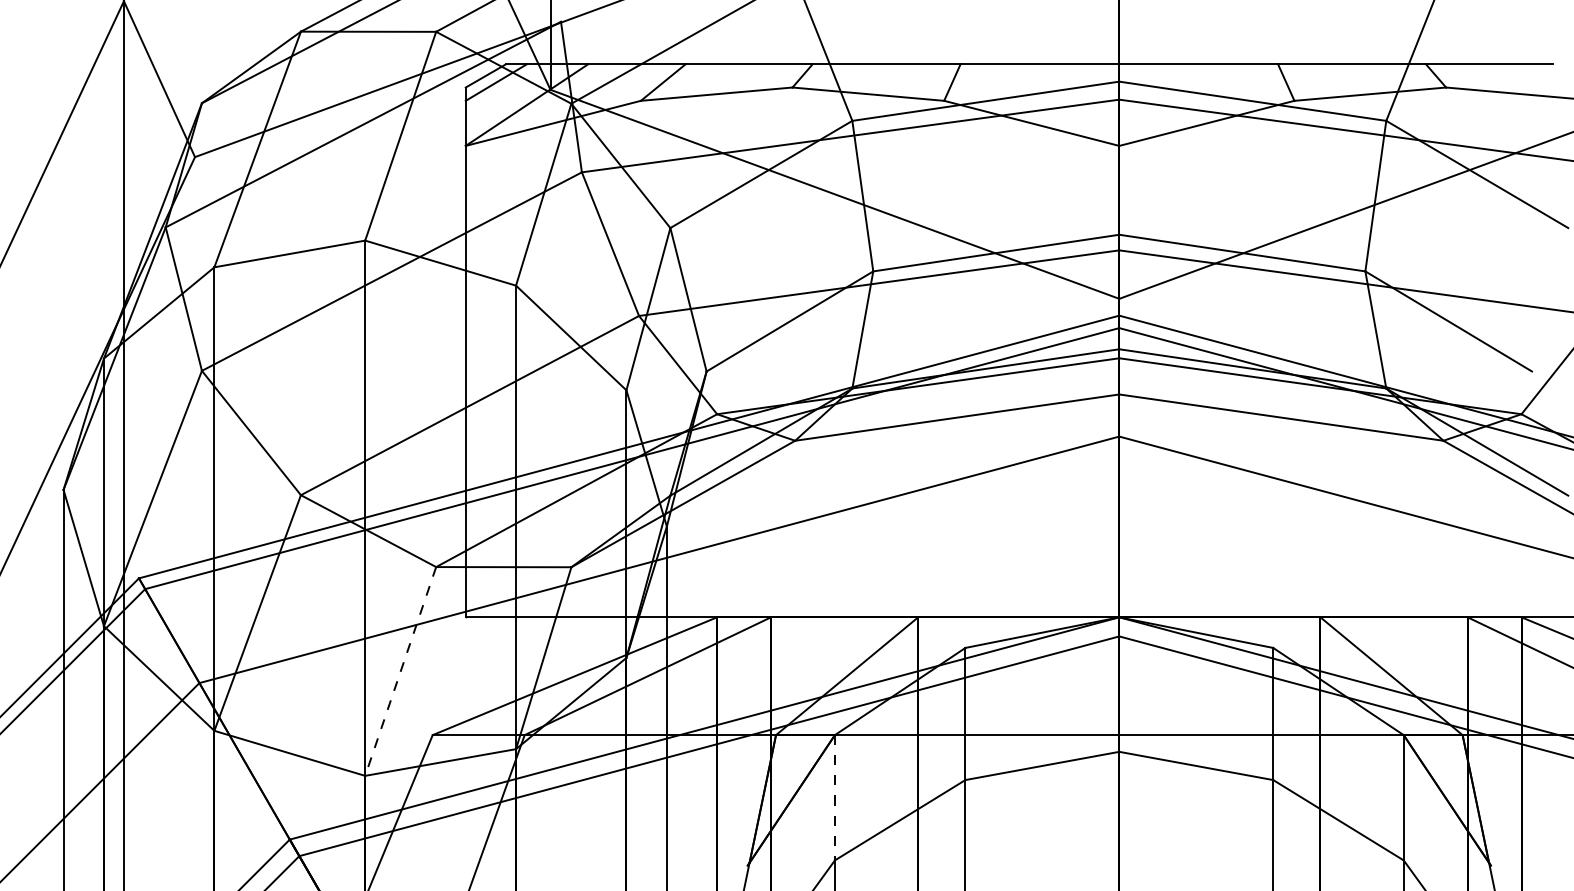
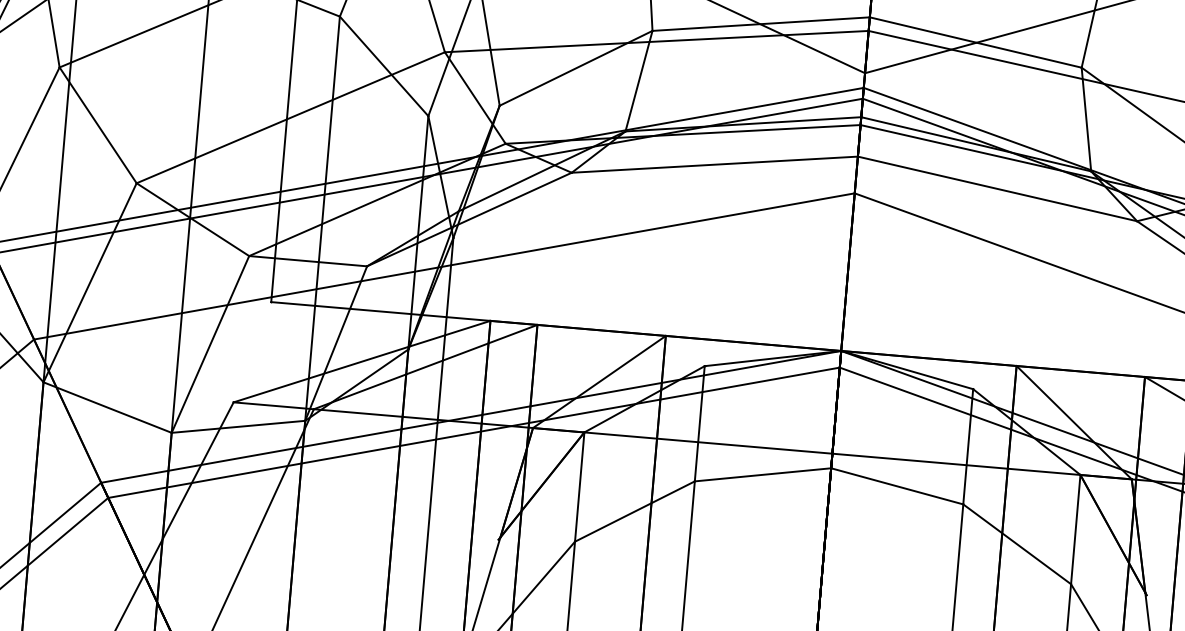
line: (400, 671) -> (210, 344), dashed -> solid
line: (834, 797) -> (579, 486), dashed -> solid

